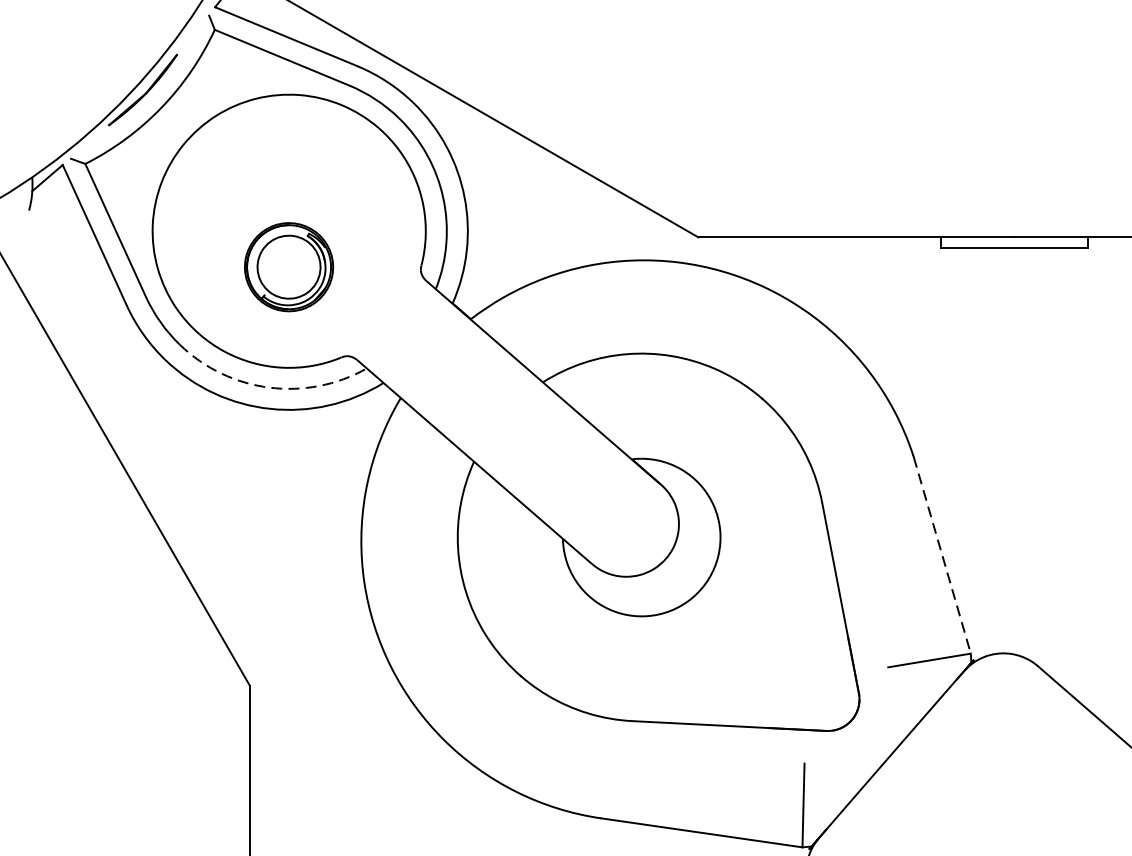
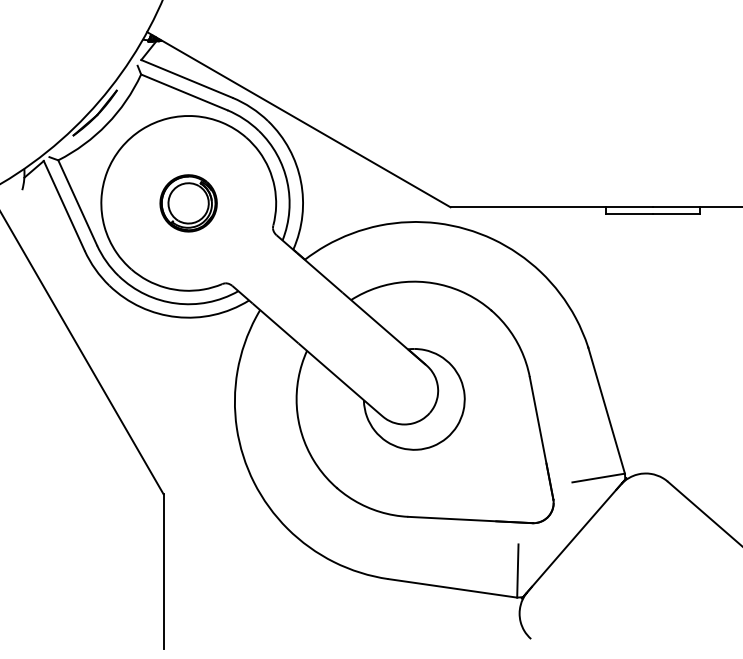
part: (288, 267) -> (188, 203), moved
arc: (270, 387) -> (176, 303), dashed -> solid
line: (942, 556) -> (606, 411), dashed -> solid

